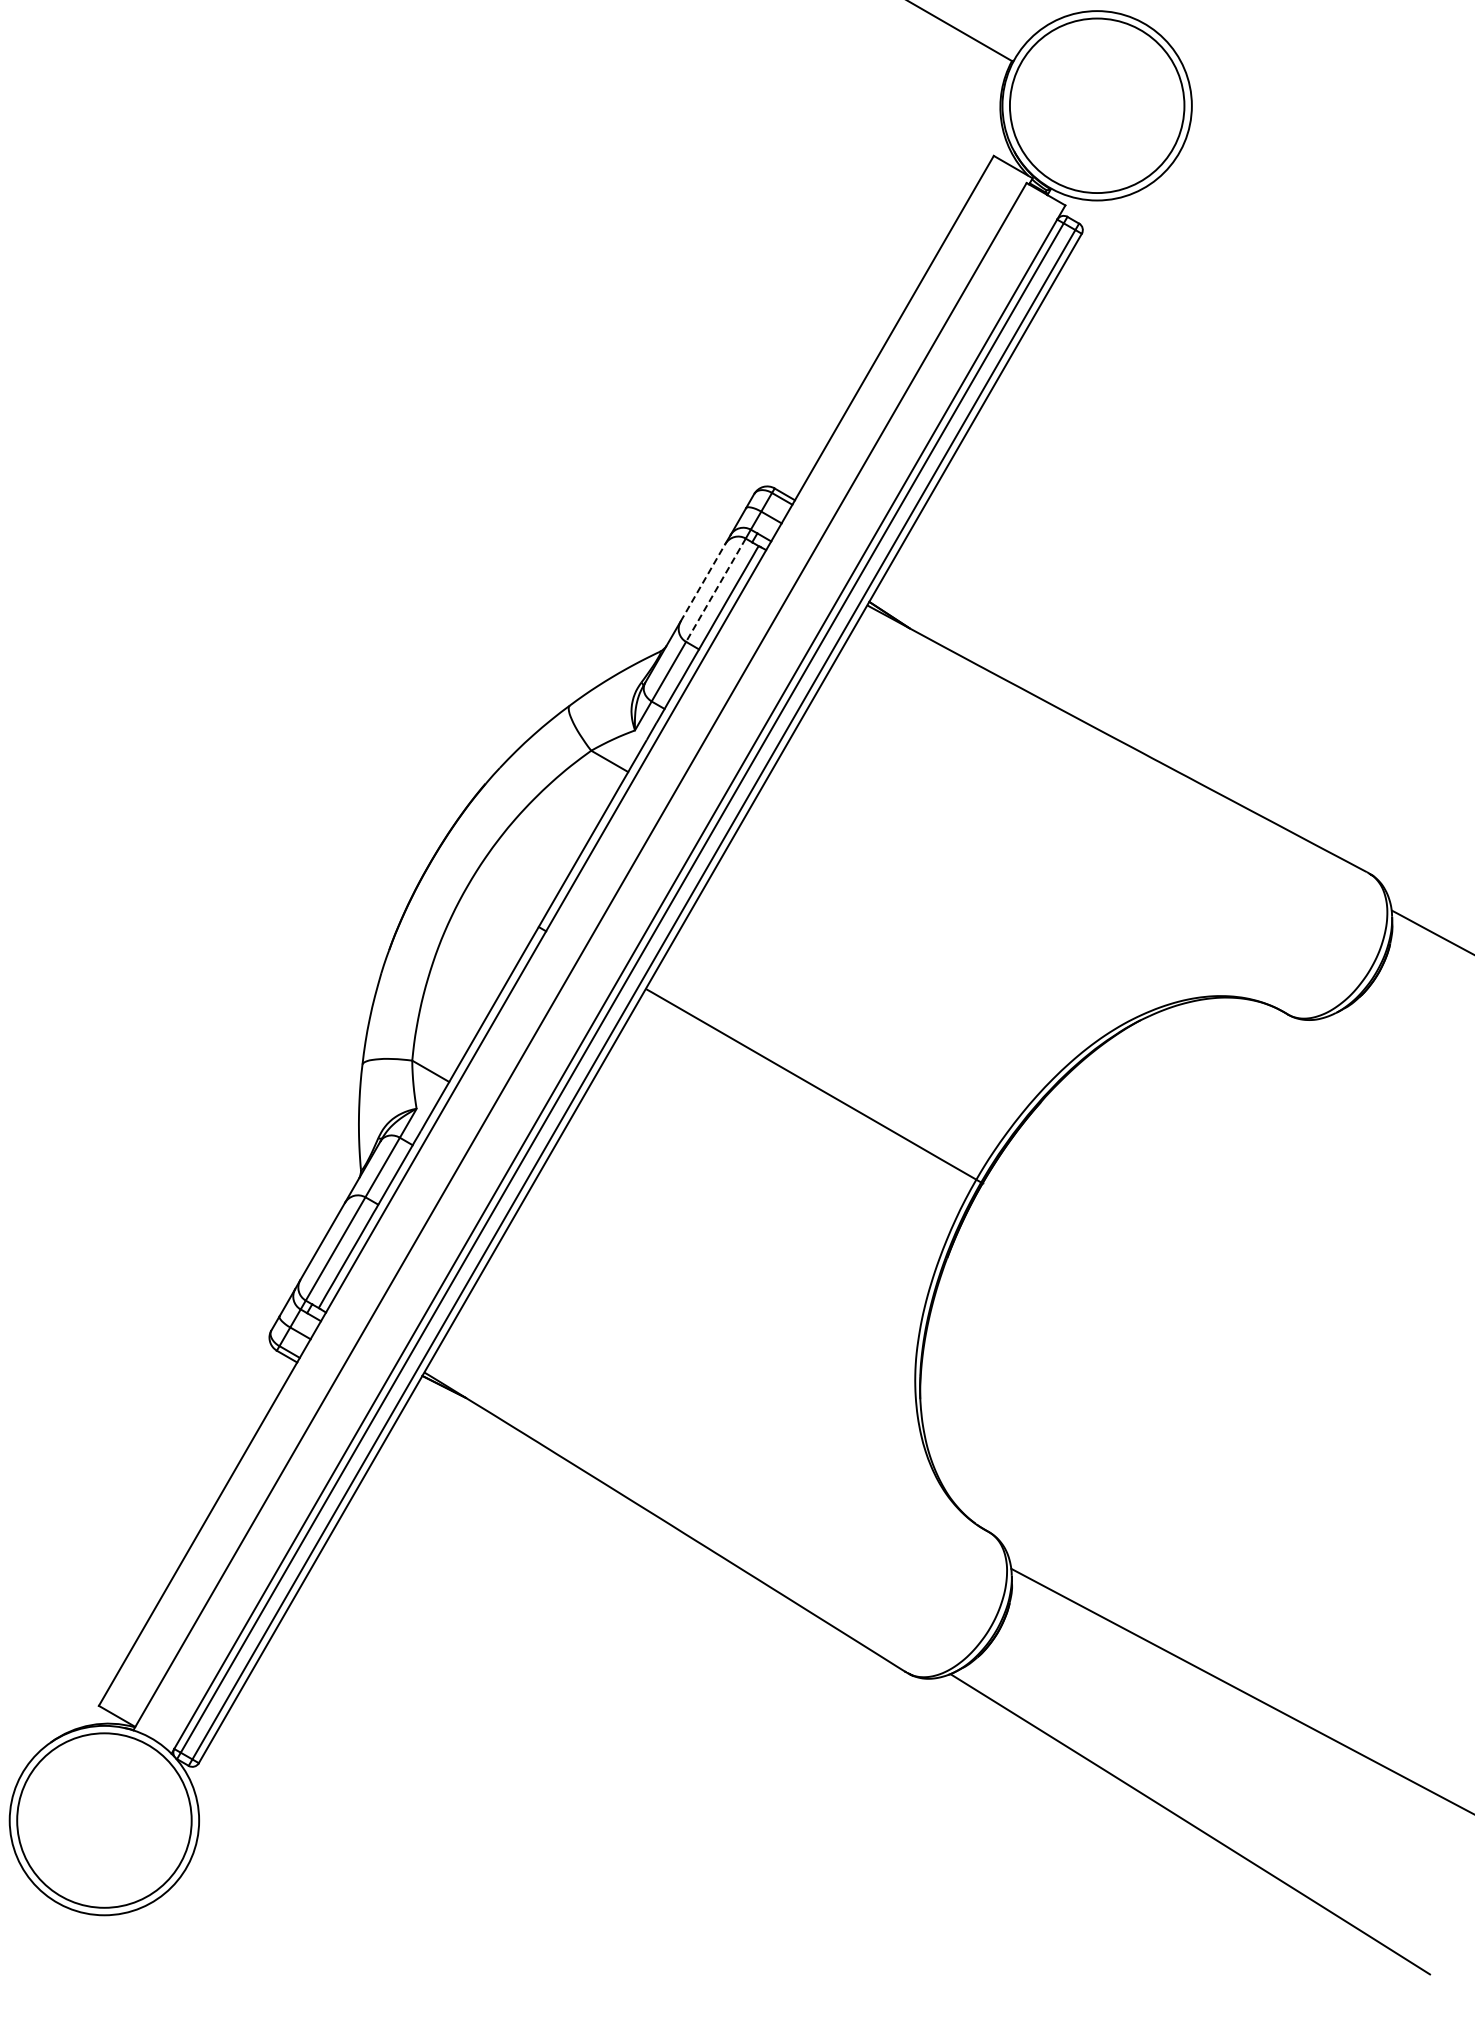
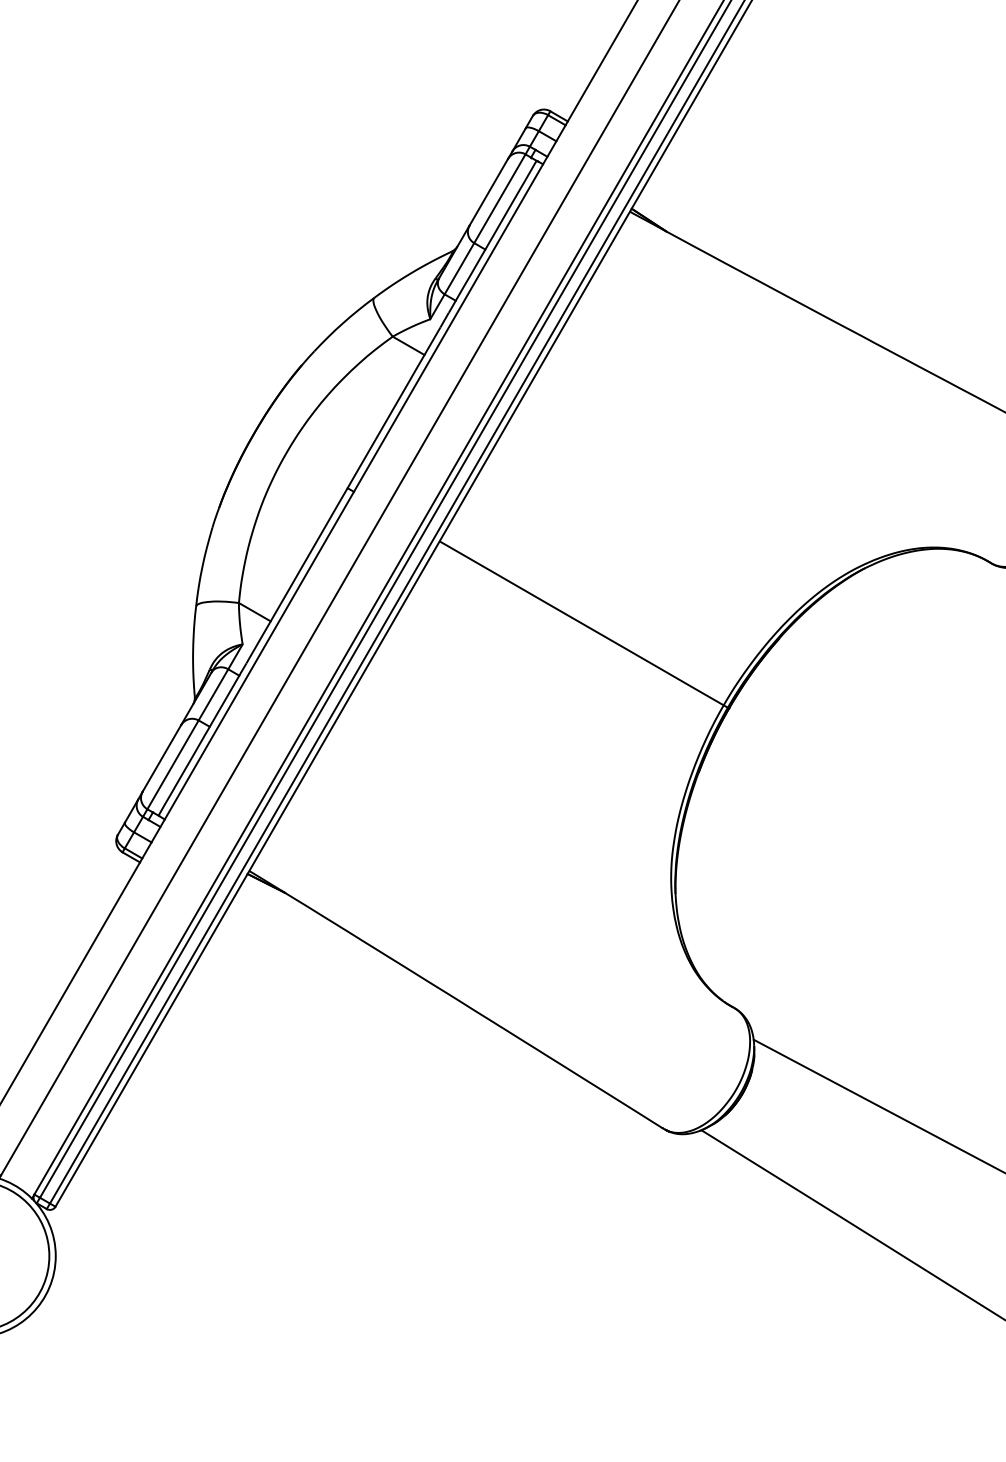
line: (702, 582) -> (488, 192), dashed -> solid
line: (715, 590) -> (499, 198), dashed -> solid

